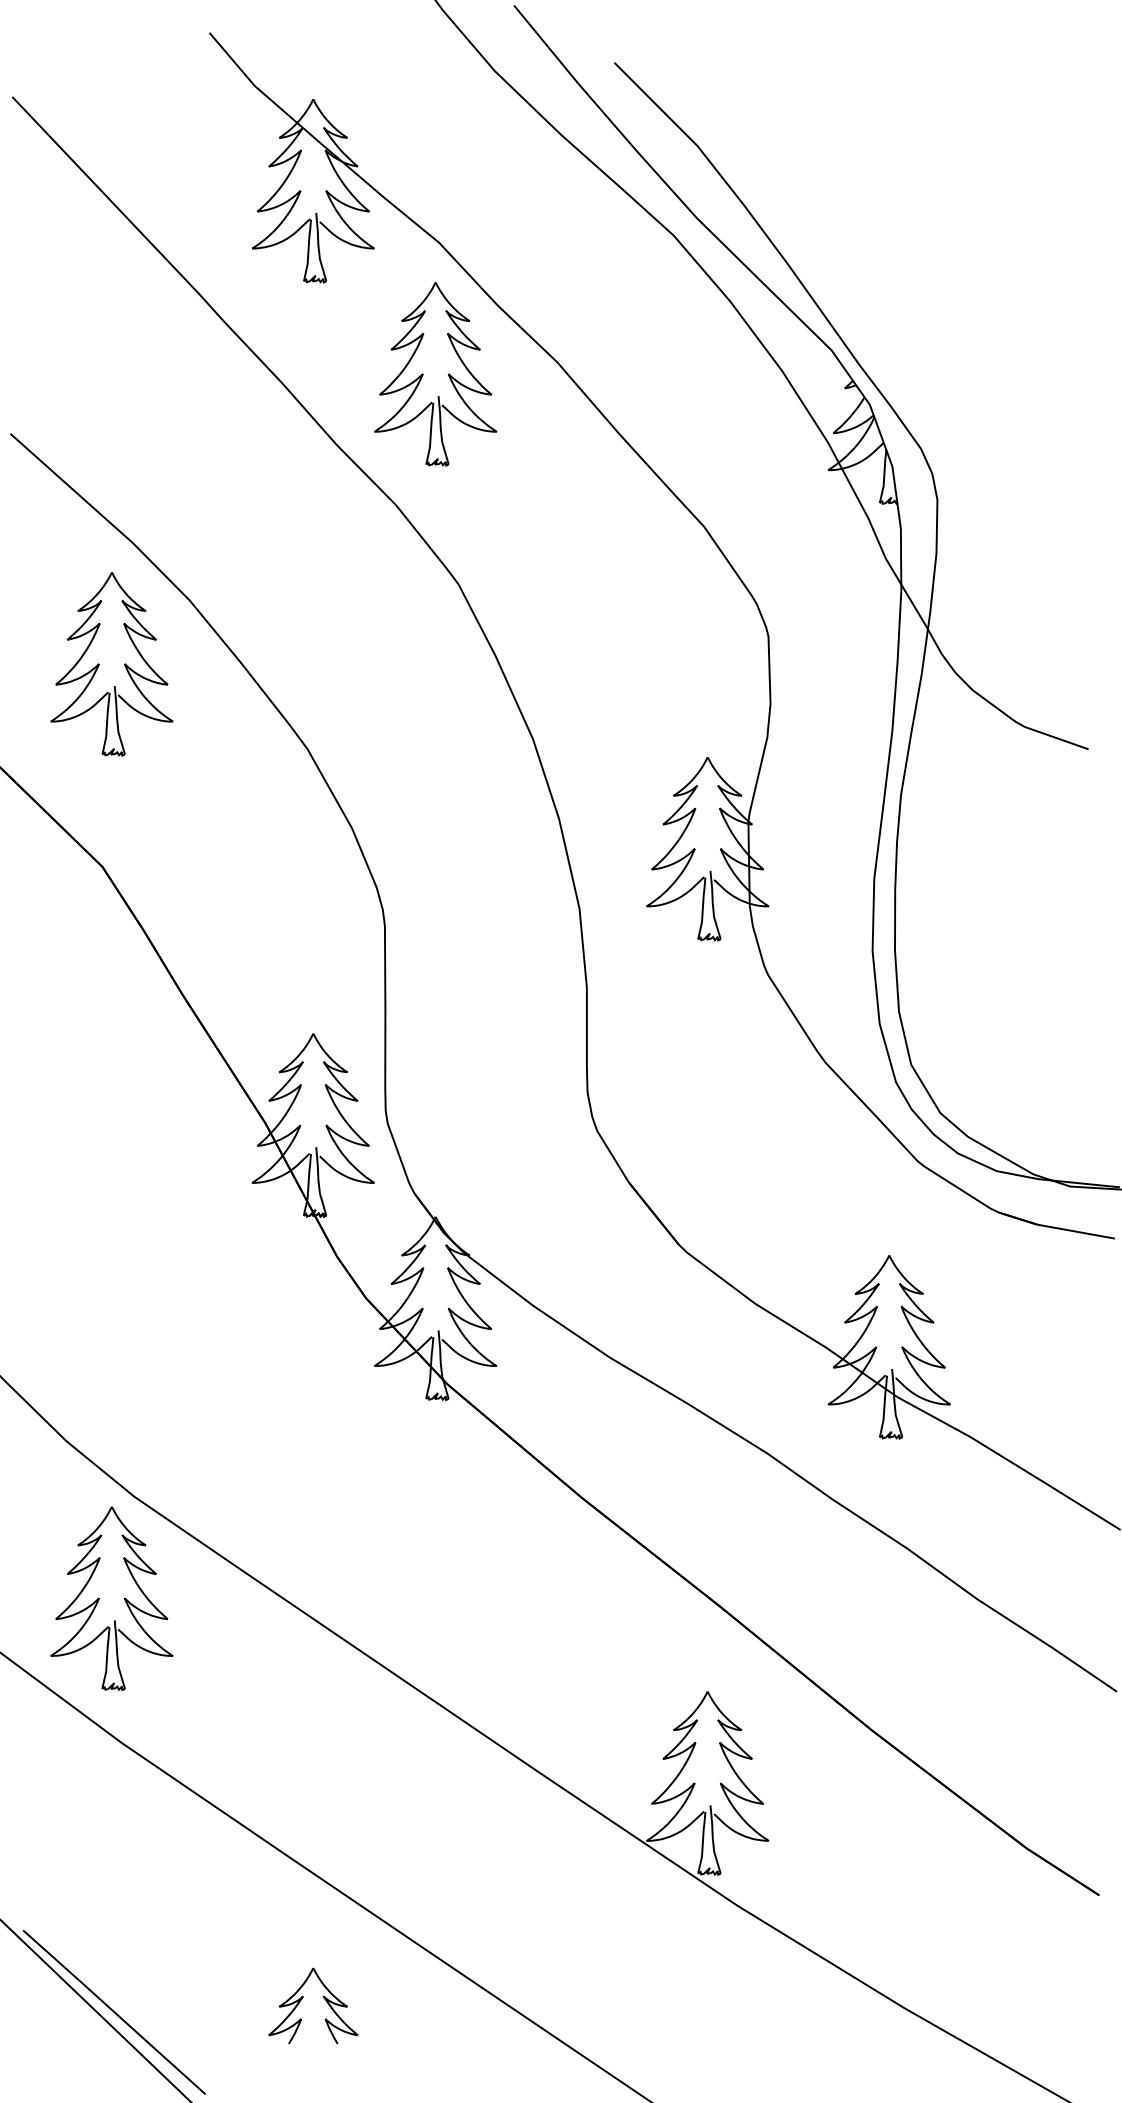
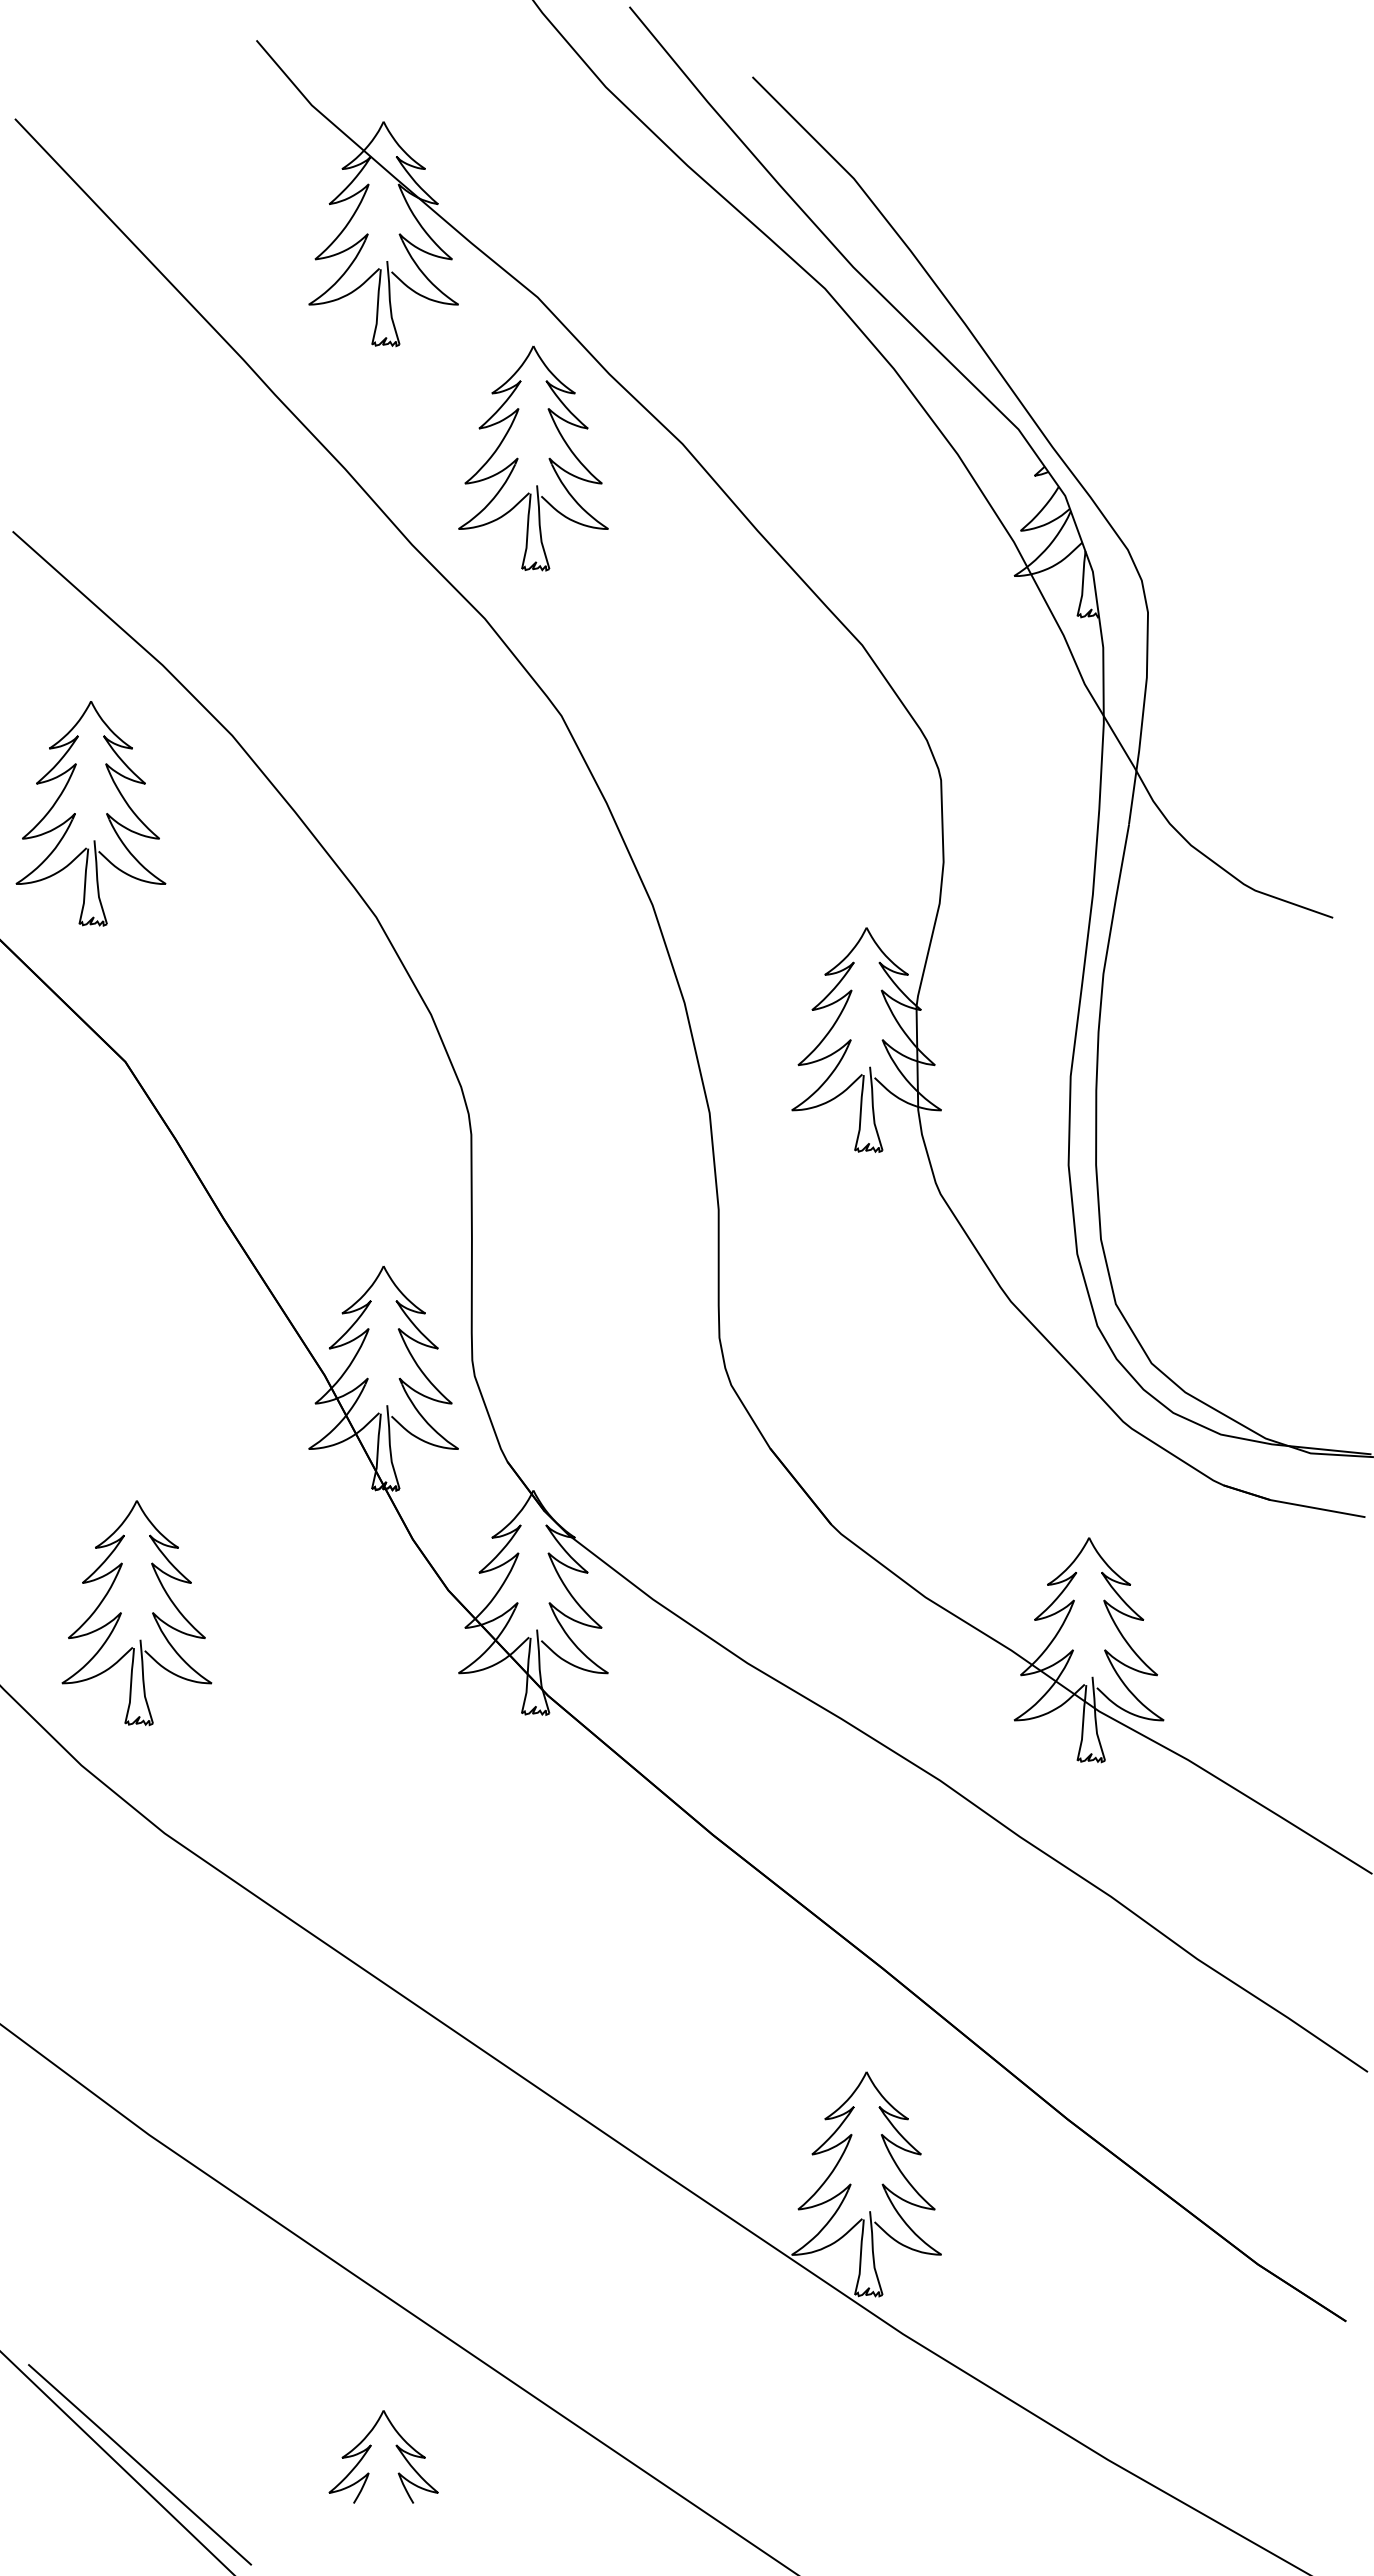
part: (99, 664) -> (75, 813), moved
part: (99, 1598) -> (121, 1613), moved

